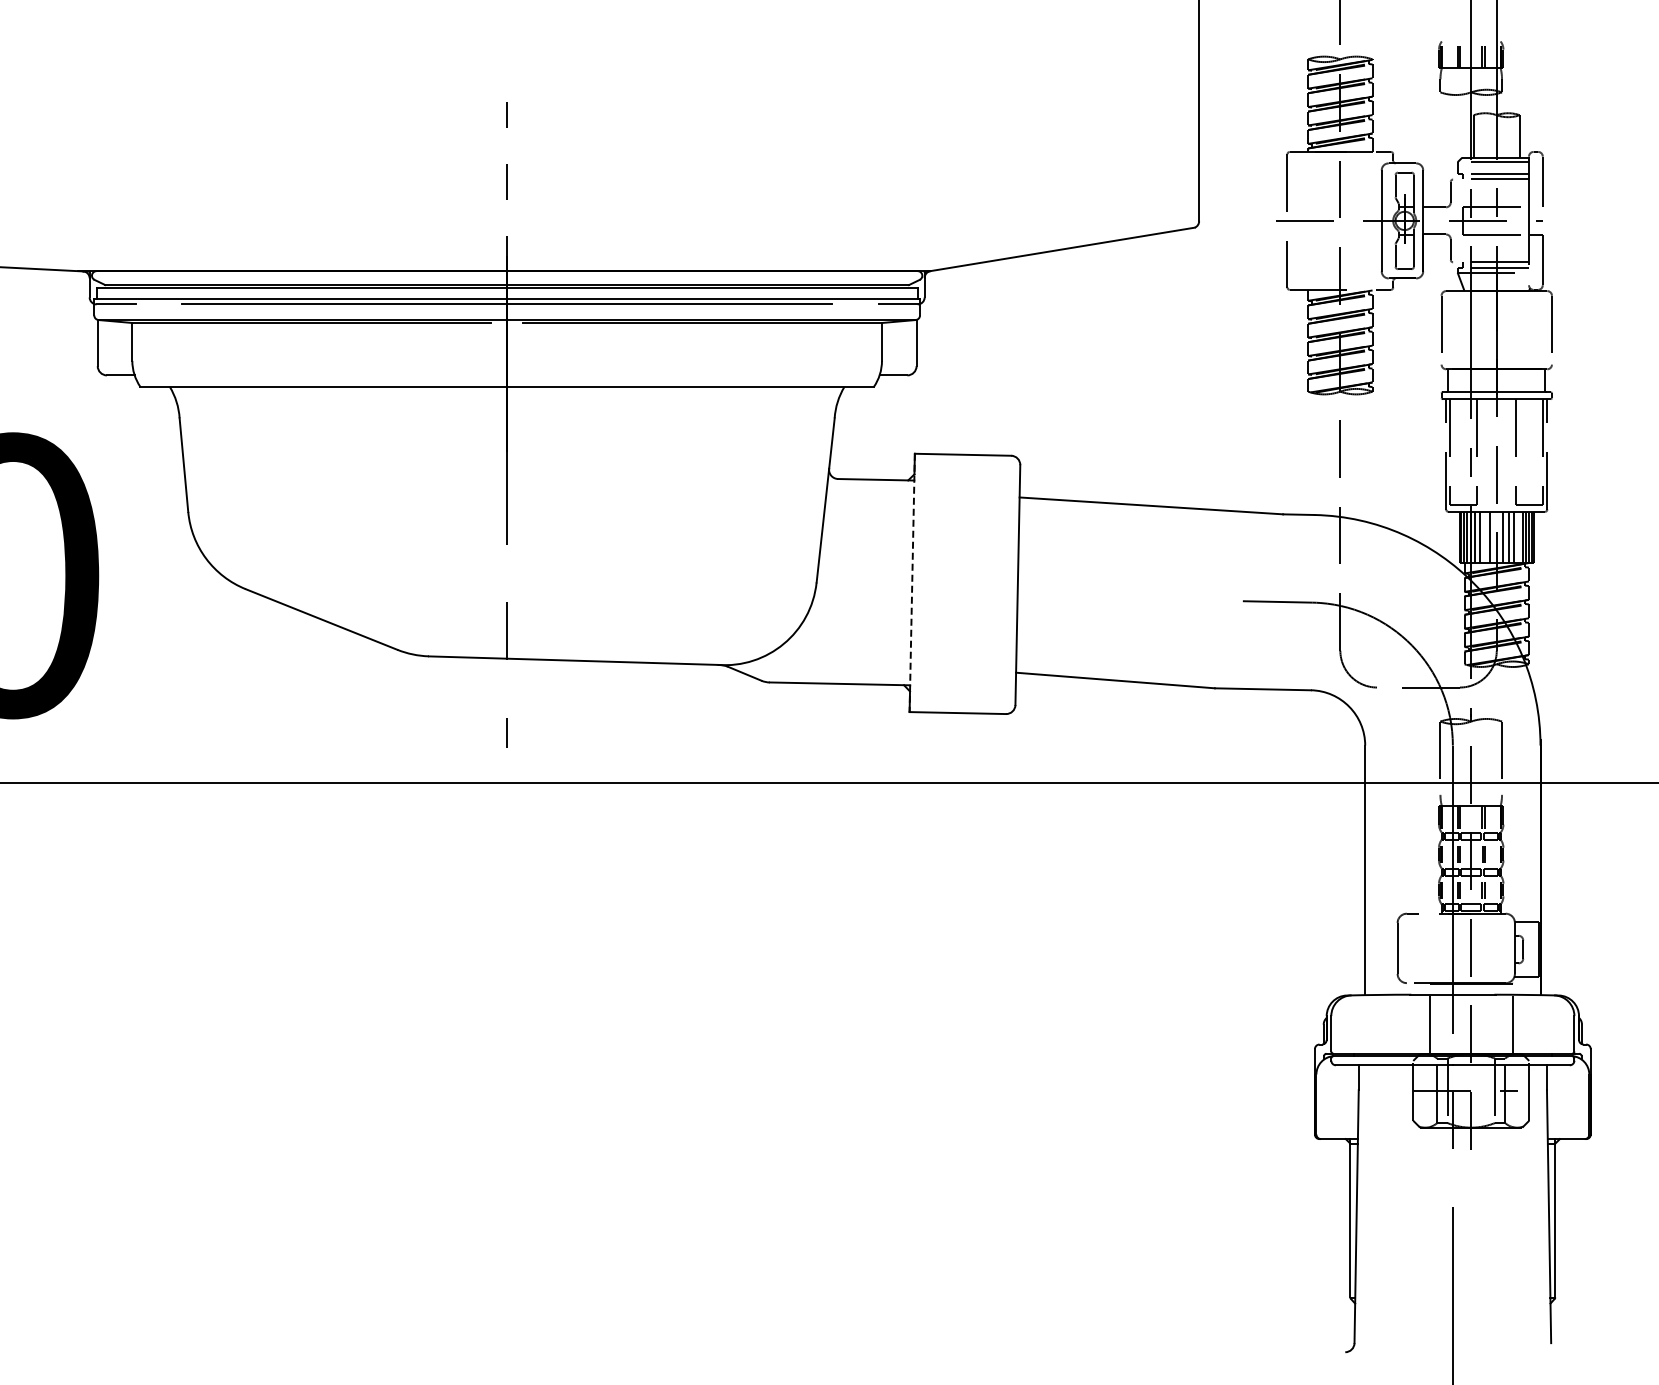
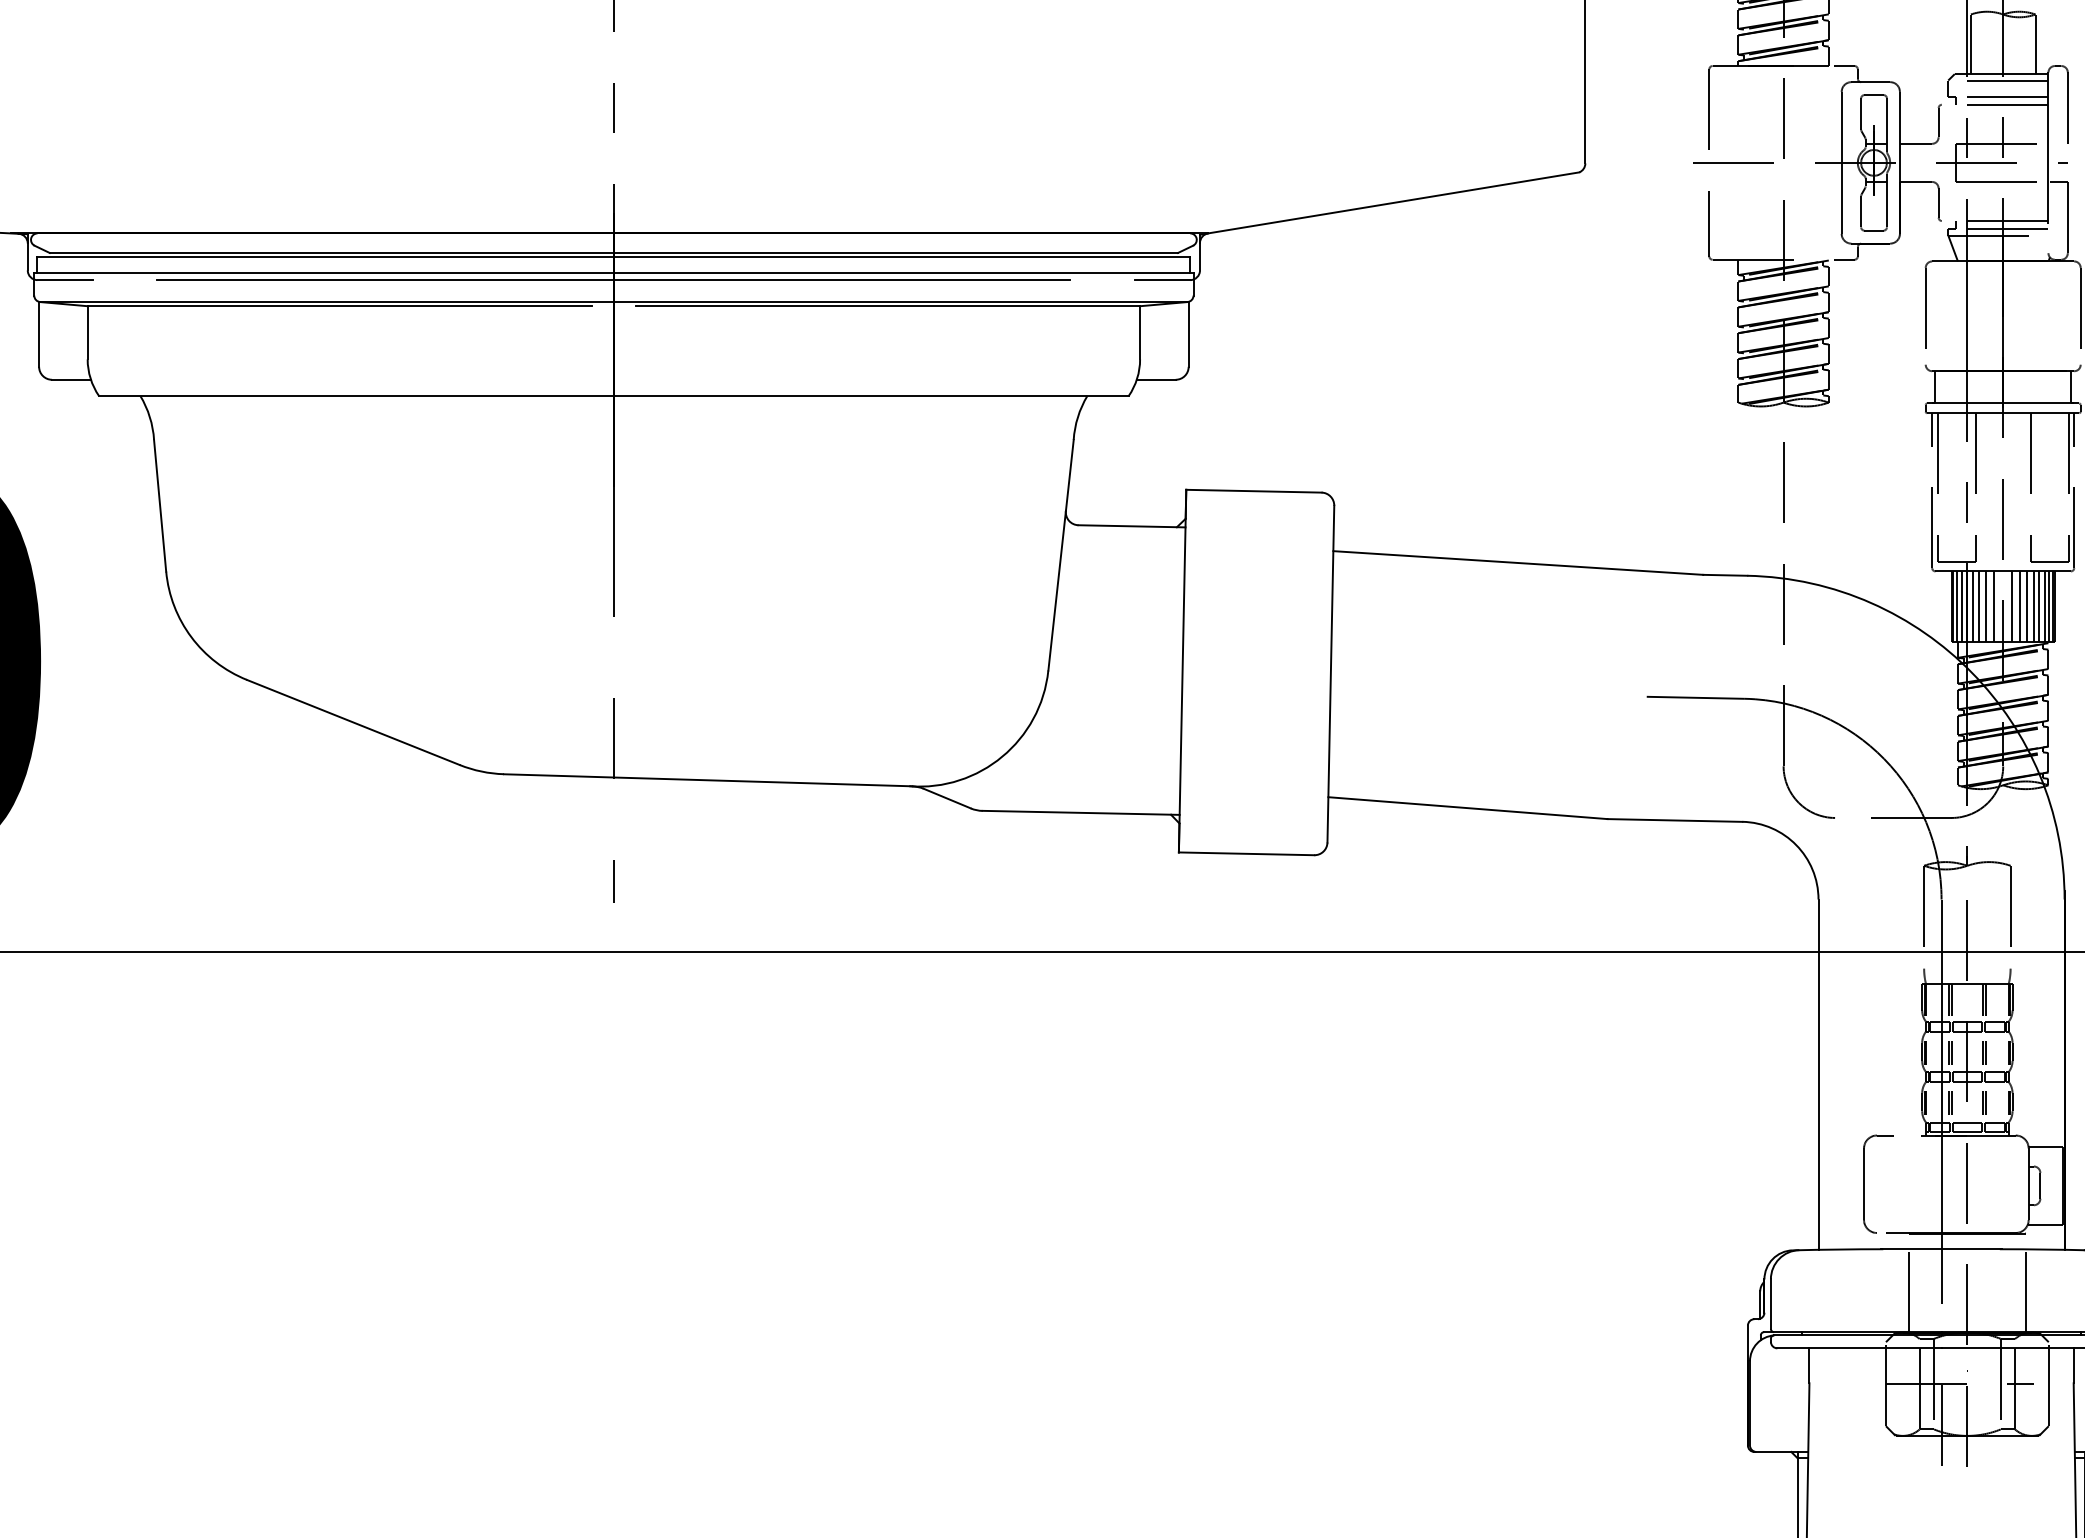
line: (1484, 536) -> (1985, 605), added
line: (1518, 536) -> (2033, 605), added
line: (912, 583) -> (1182, 671), dashed -> solid

